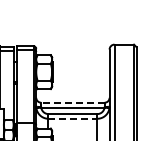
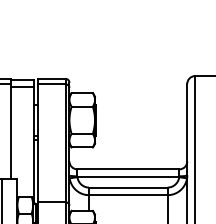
line: (72, 102) -> (127, 169), dashed -> solid
line: (73, 118) -> (129, 194), dashed -> solid

